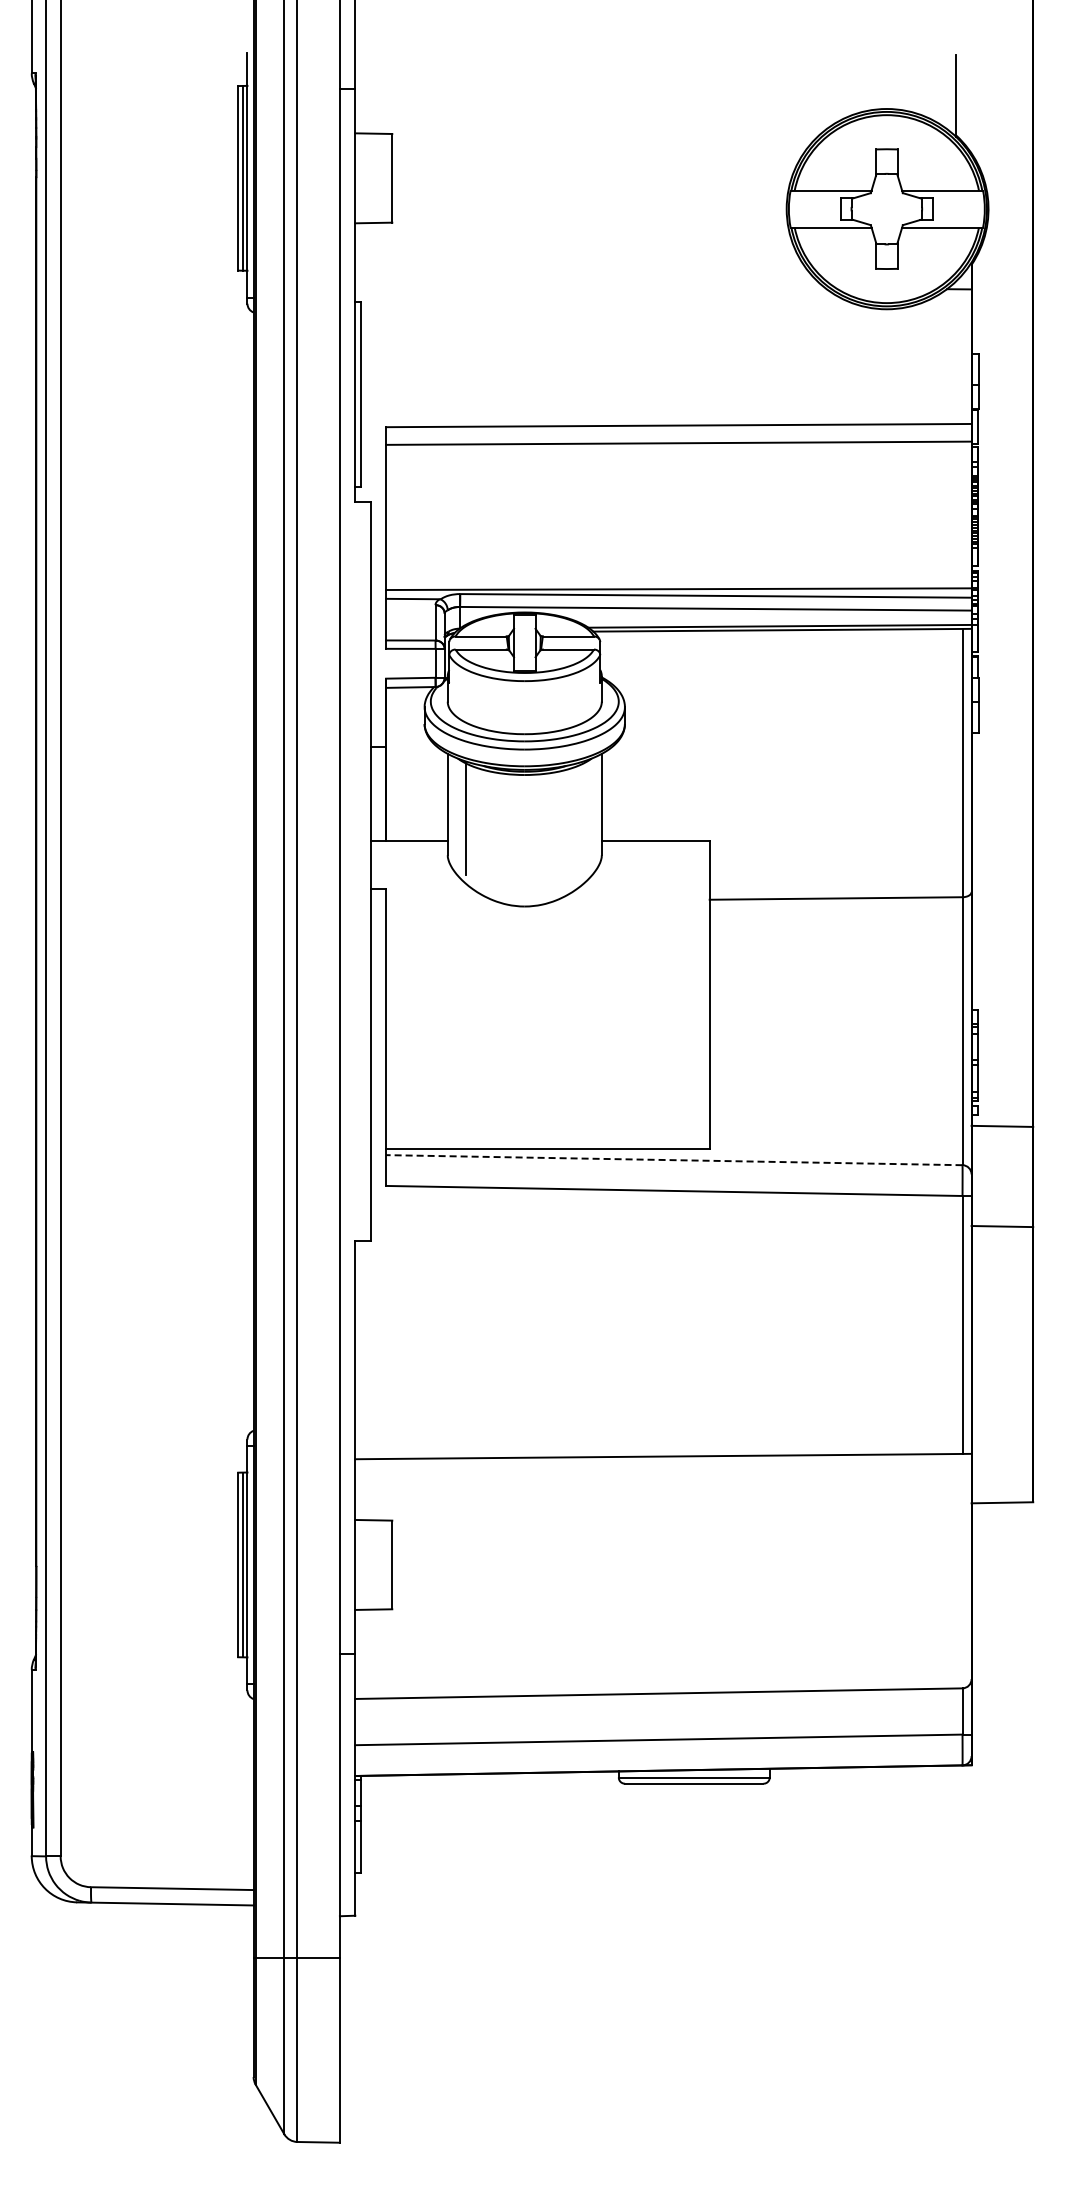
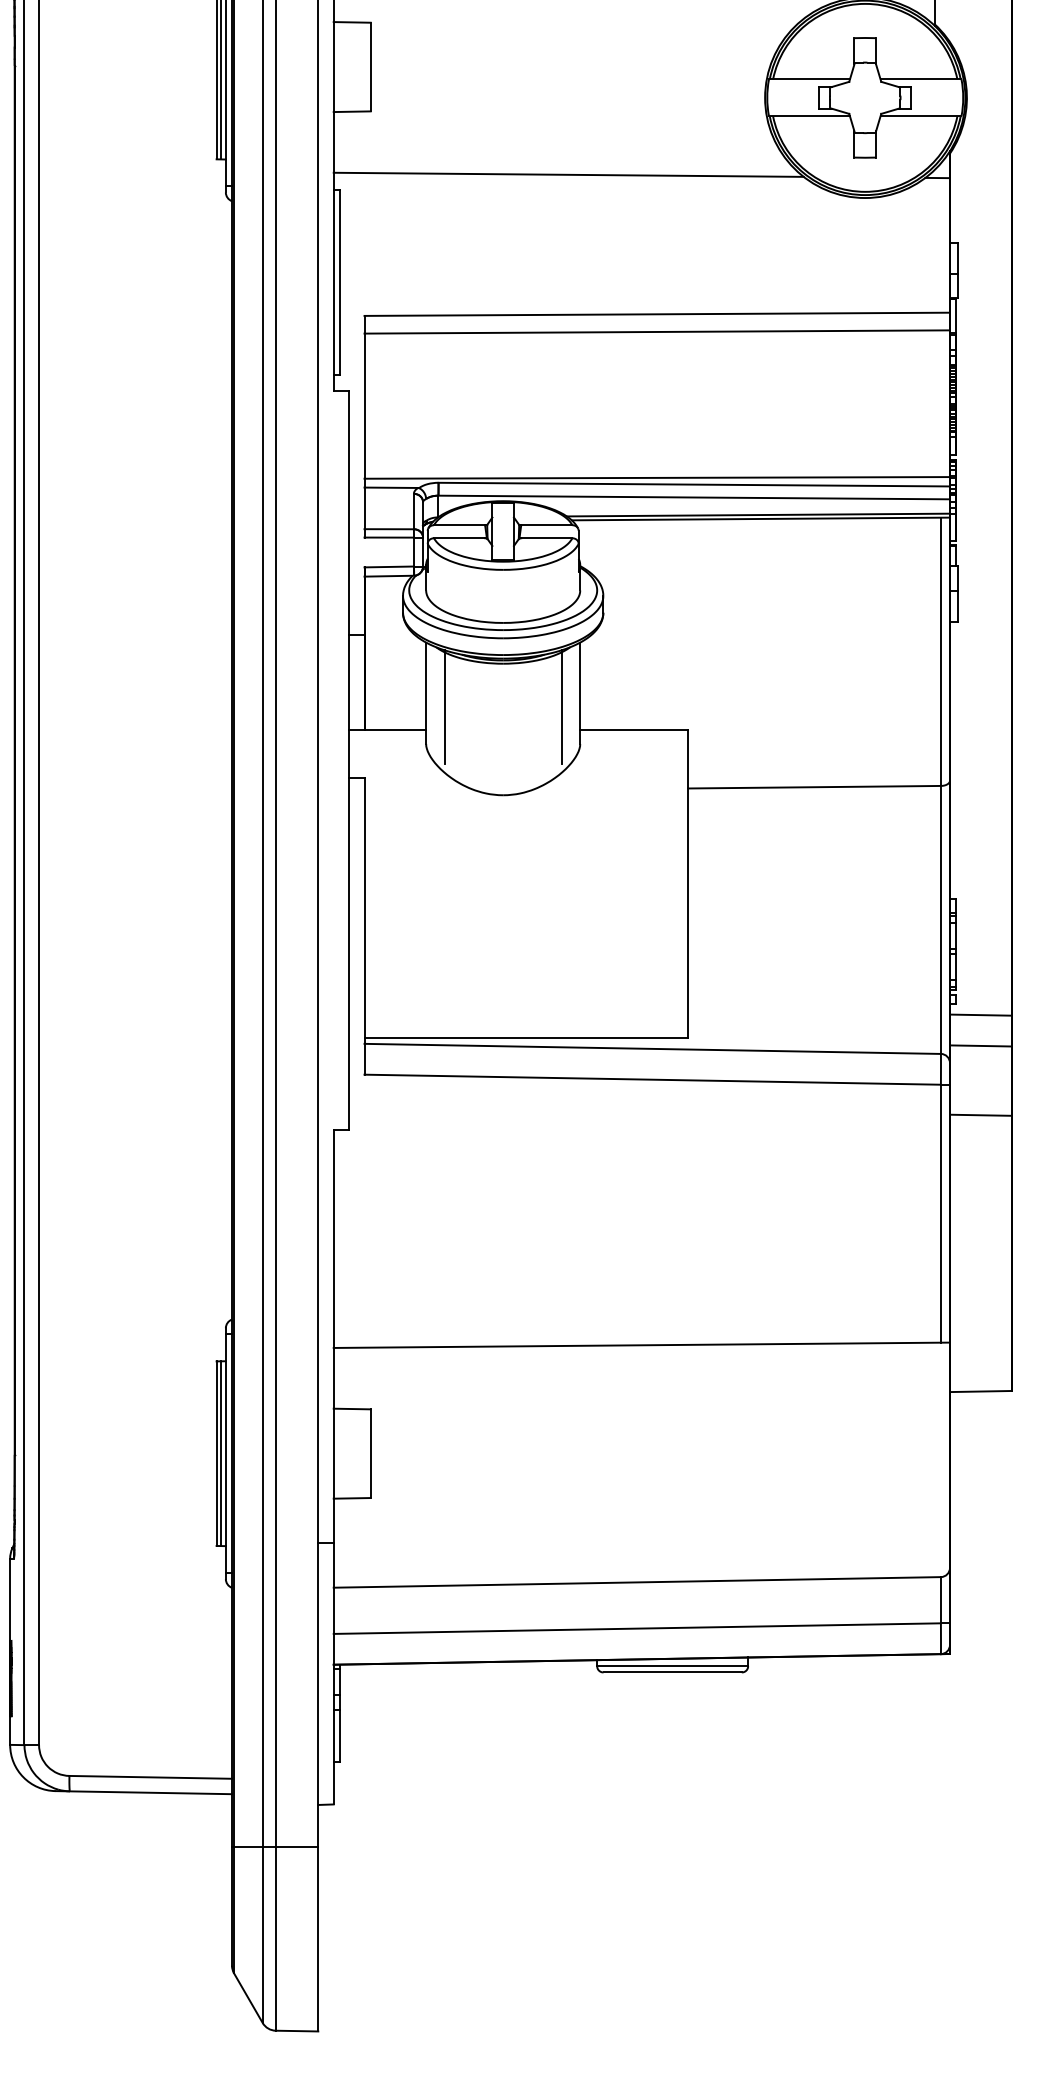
line: (590, 286) -> (568, 175), added
line: (583, 818) -> (561, 707), added
line: (1002, 1156) -> (980, 1045), added
line: (673, 1160) -> (651, 1049), dashed -> solid

